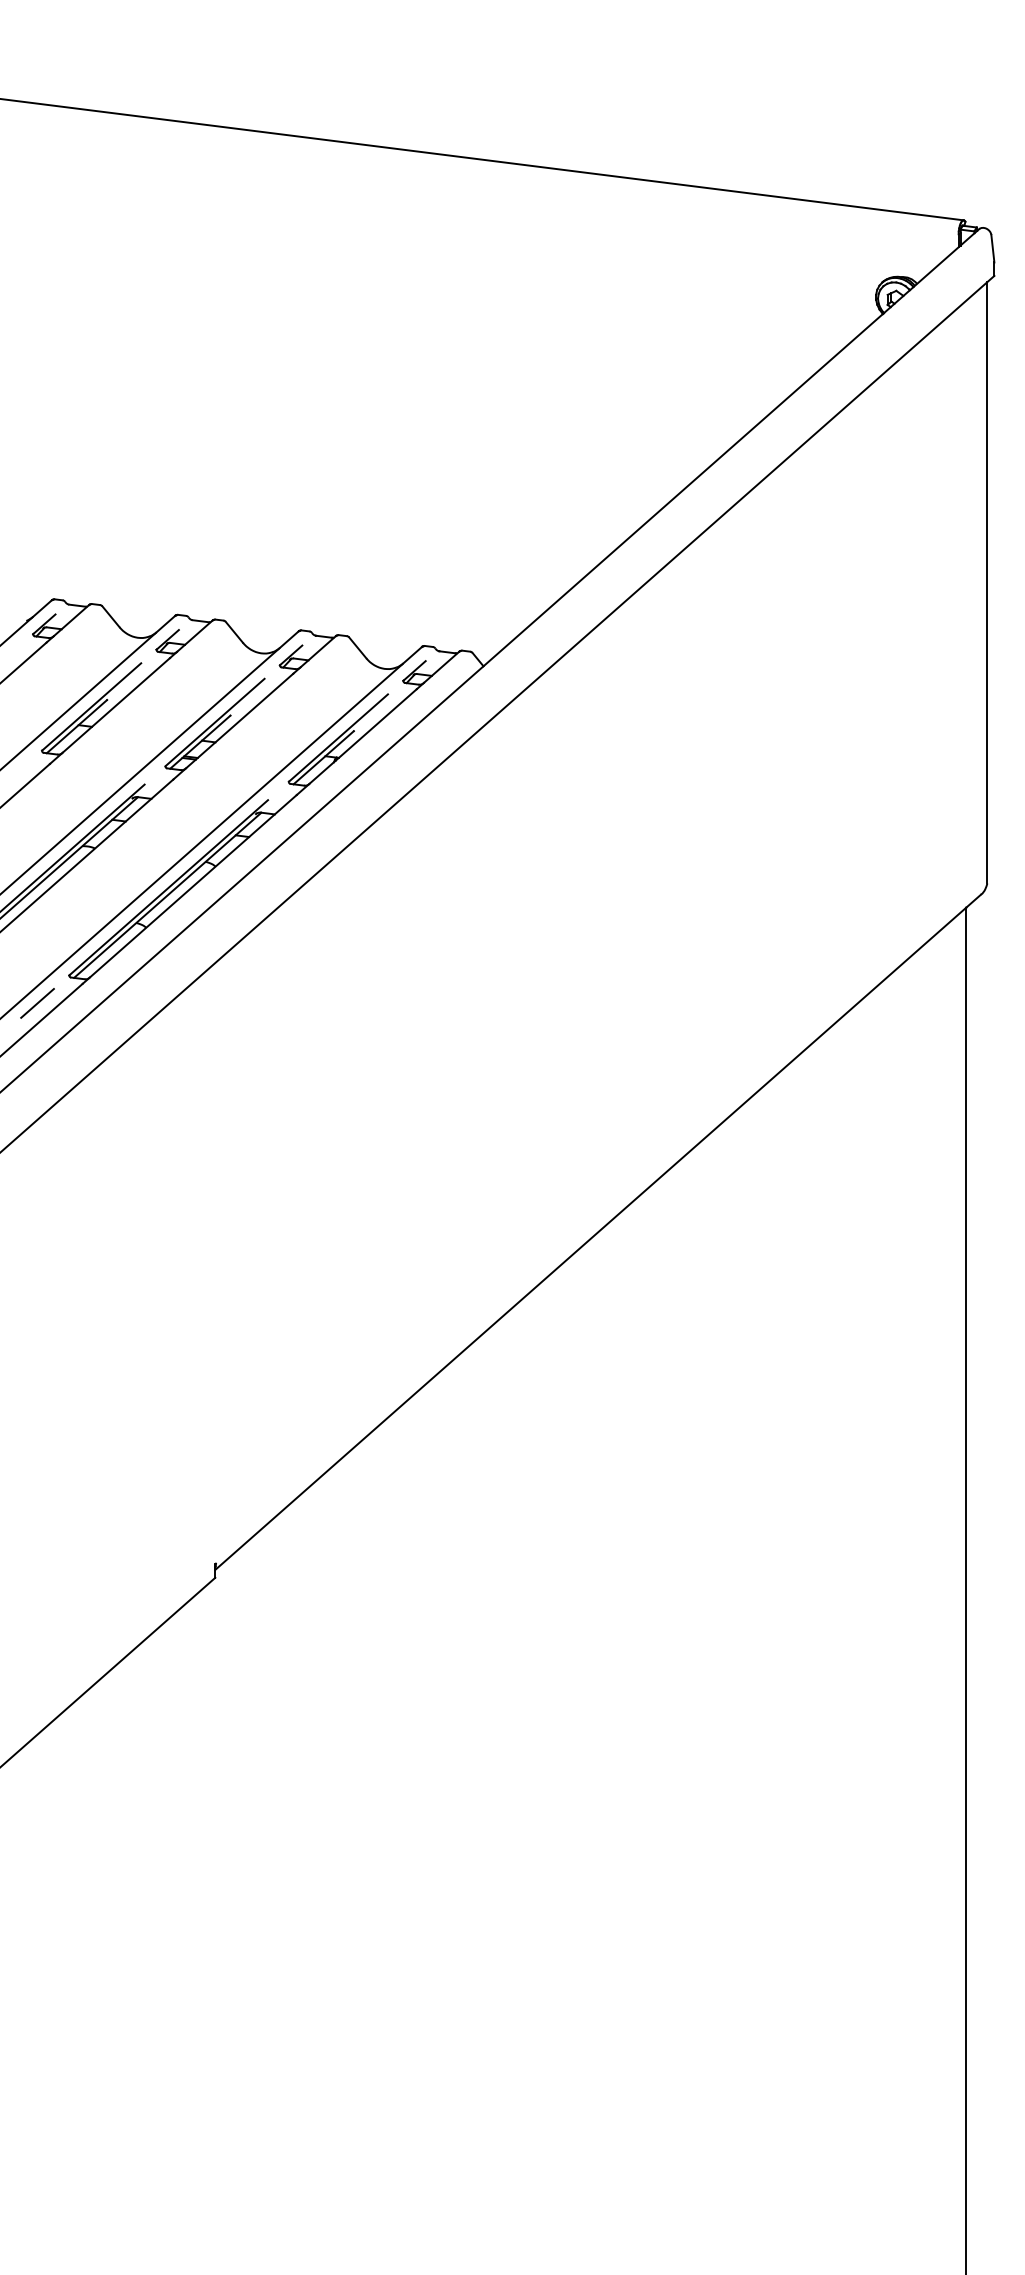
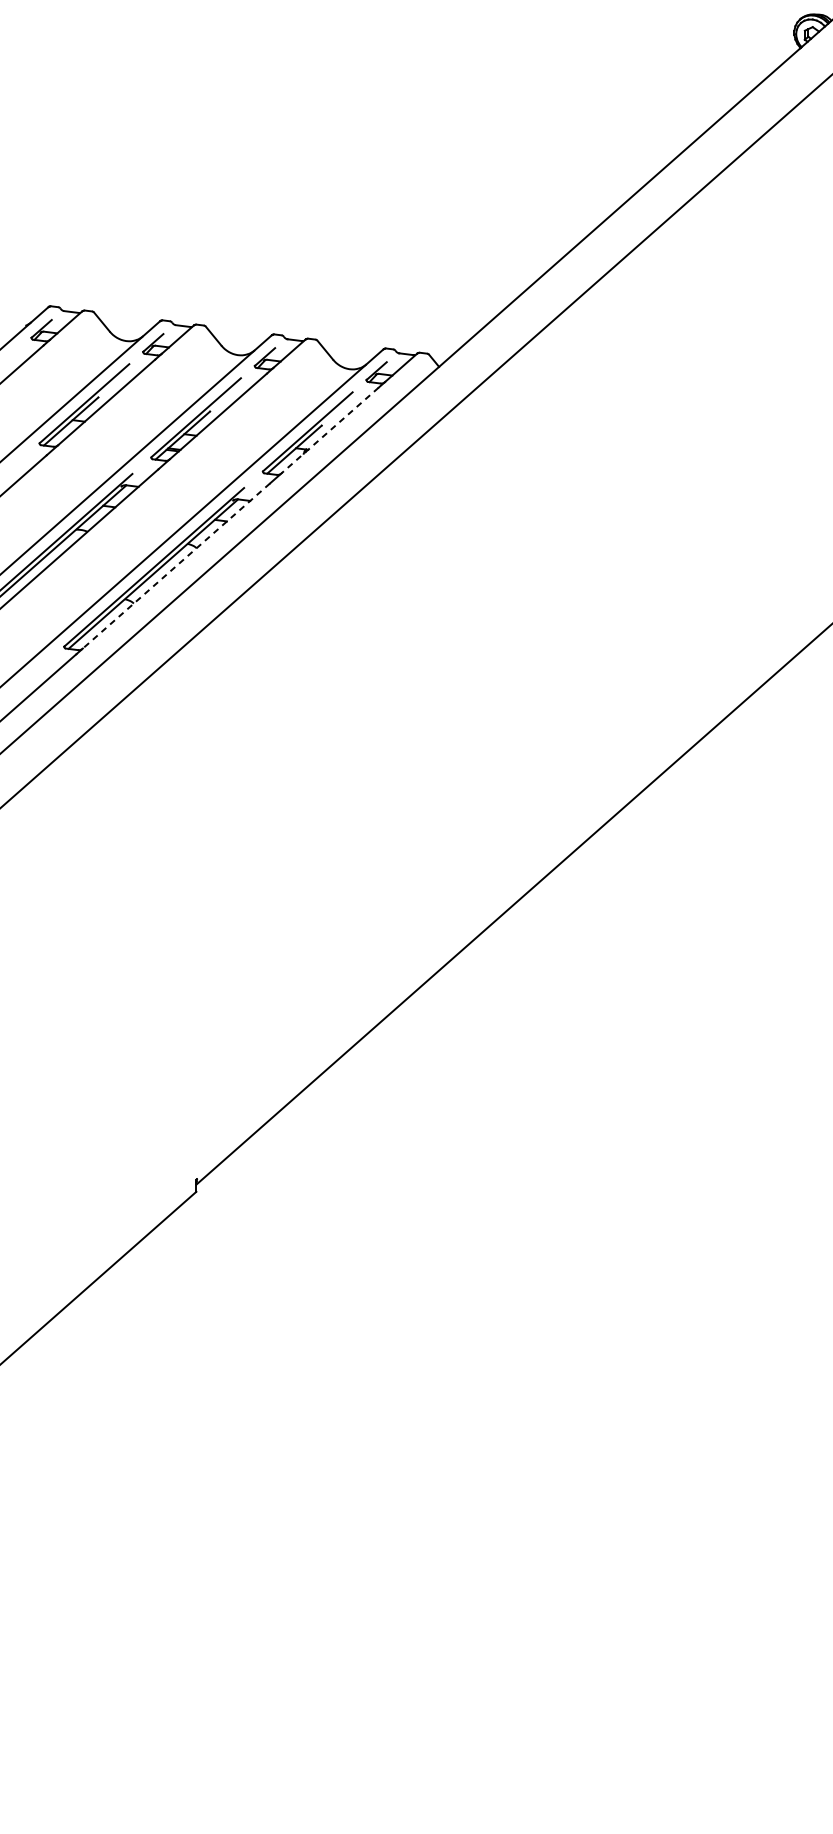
line: (363, 736) -> (330, 430), solid -> dashed
line: (193, 886) -> (176, 566), solid -> dashed
line: (37, 1003) -> (35, 672), removed

